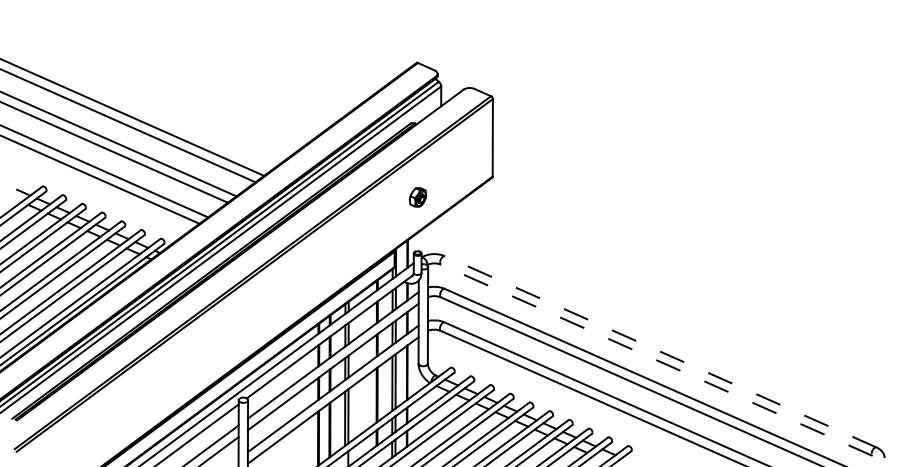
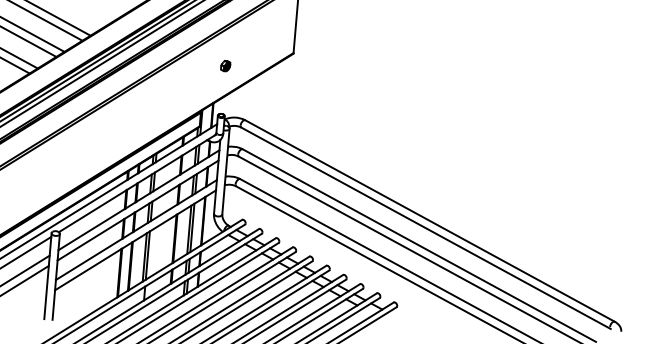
part: (417, 197) -> (225, 66), size x0.62
line: (660, 351) -> (429, 220), dashed -> solid
line: (656, 360) -> (425, 228), dashed -> solid

